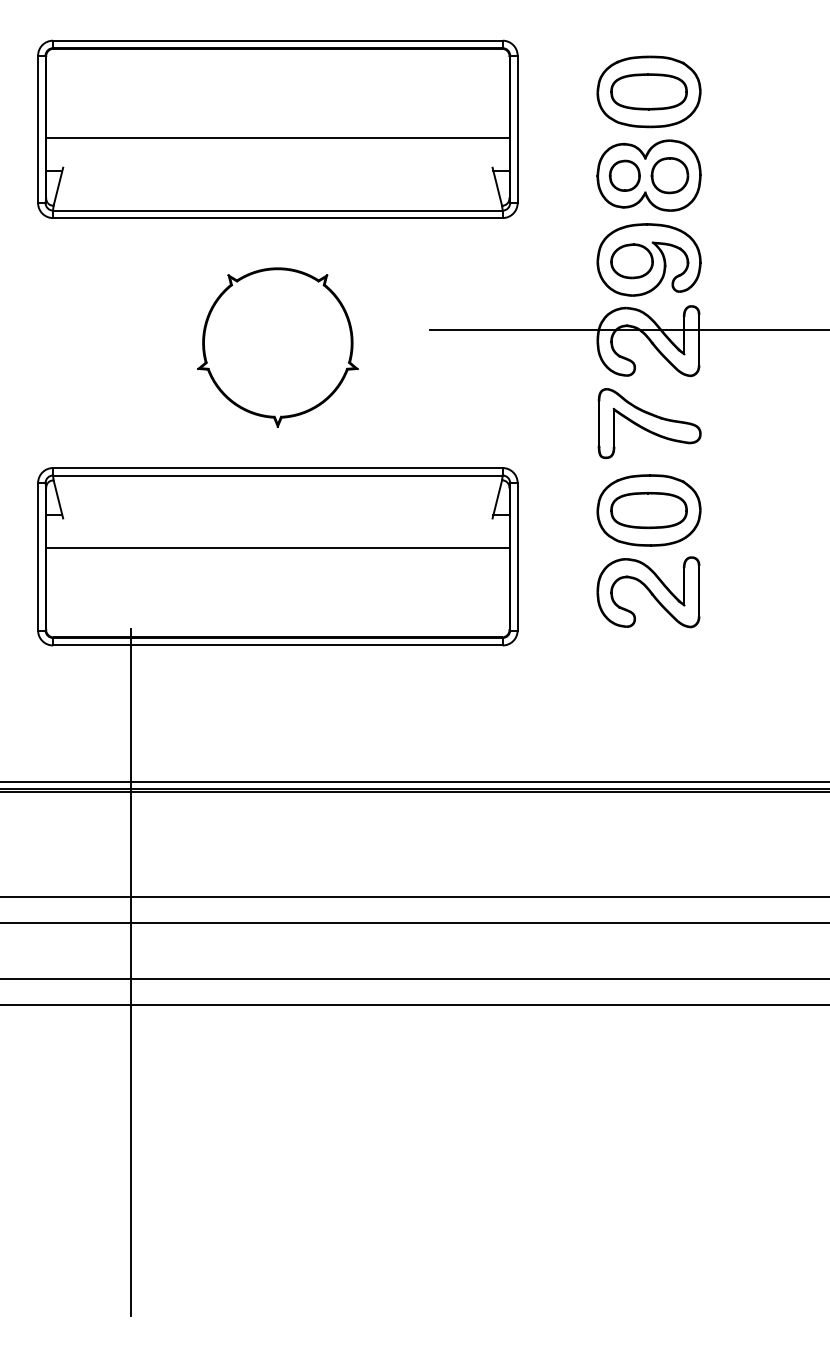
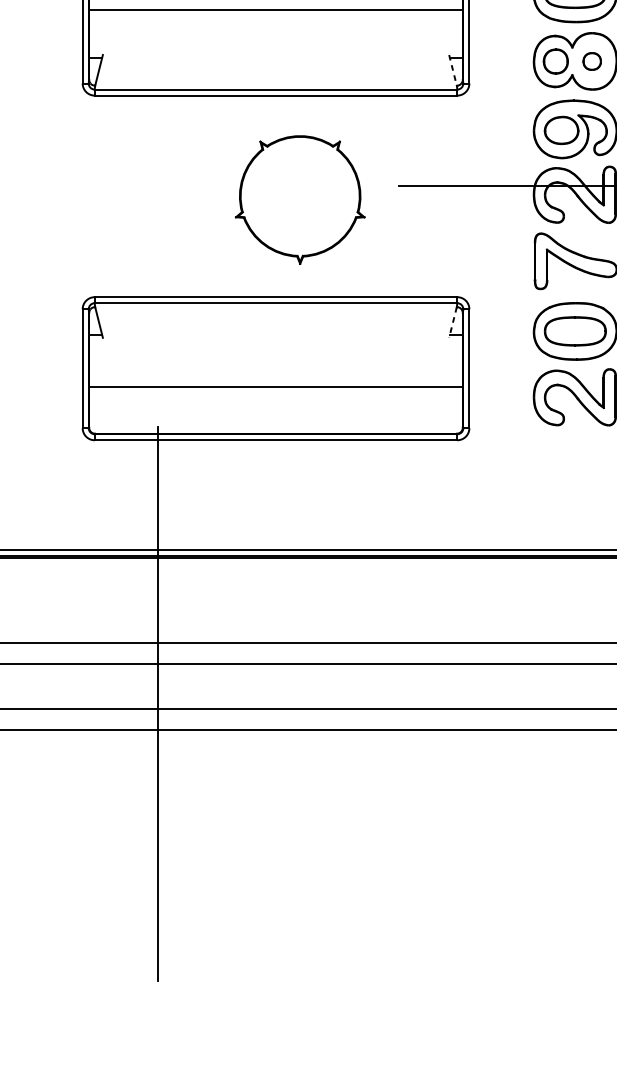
line: (277, 138) -> (275, 10), moved
part: (669, 175) -> (591, 61), size x0.6
line: (497, 186) -> (453, 70), solid -> dashed
part: (277, 347) -> (299, 199), moved
line: (497, 499) -> (453, 322), solid -> dashed
line: (277, 547) -> (275, 387), moved

